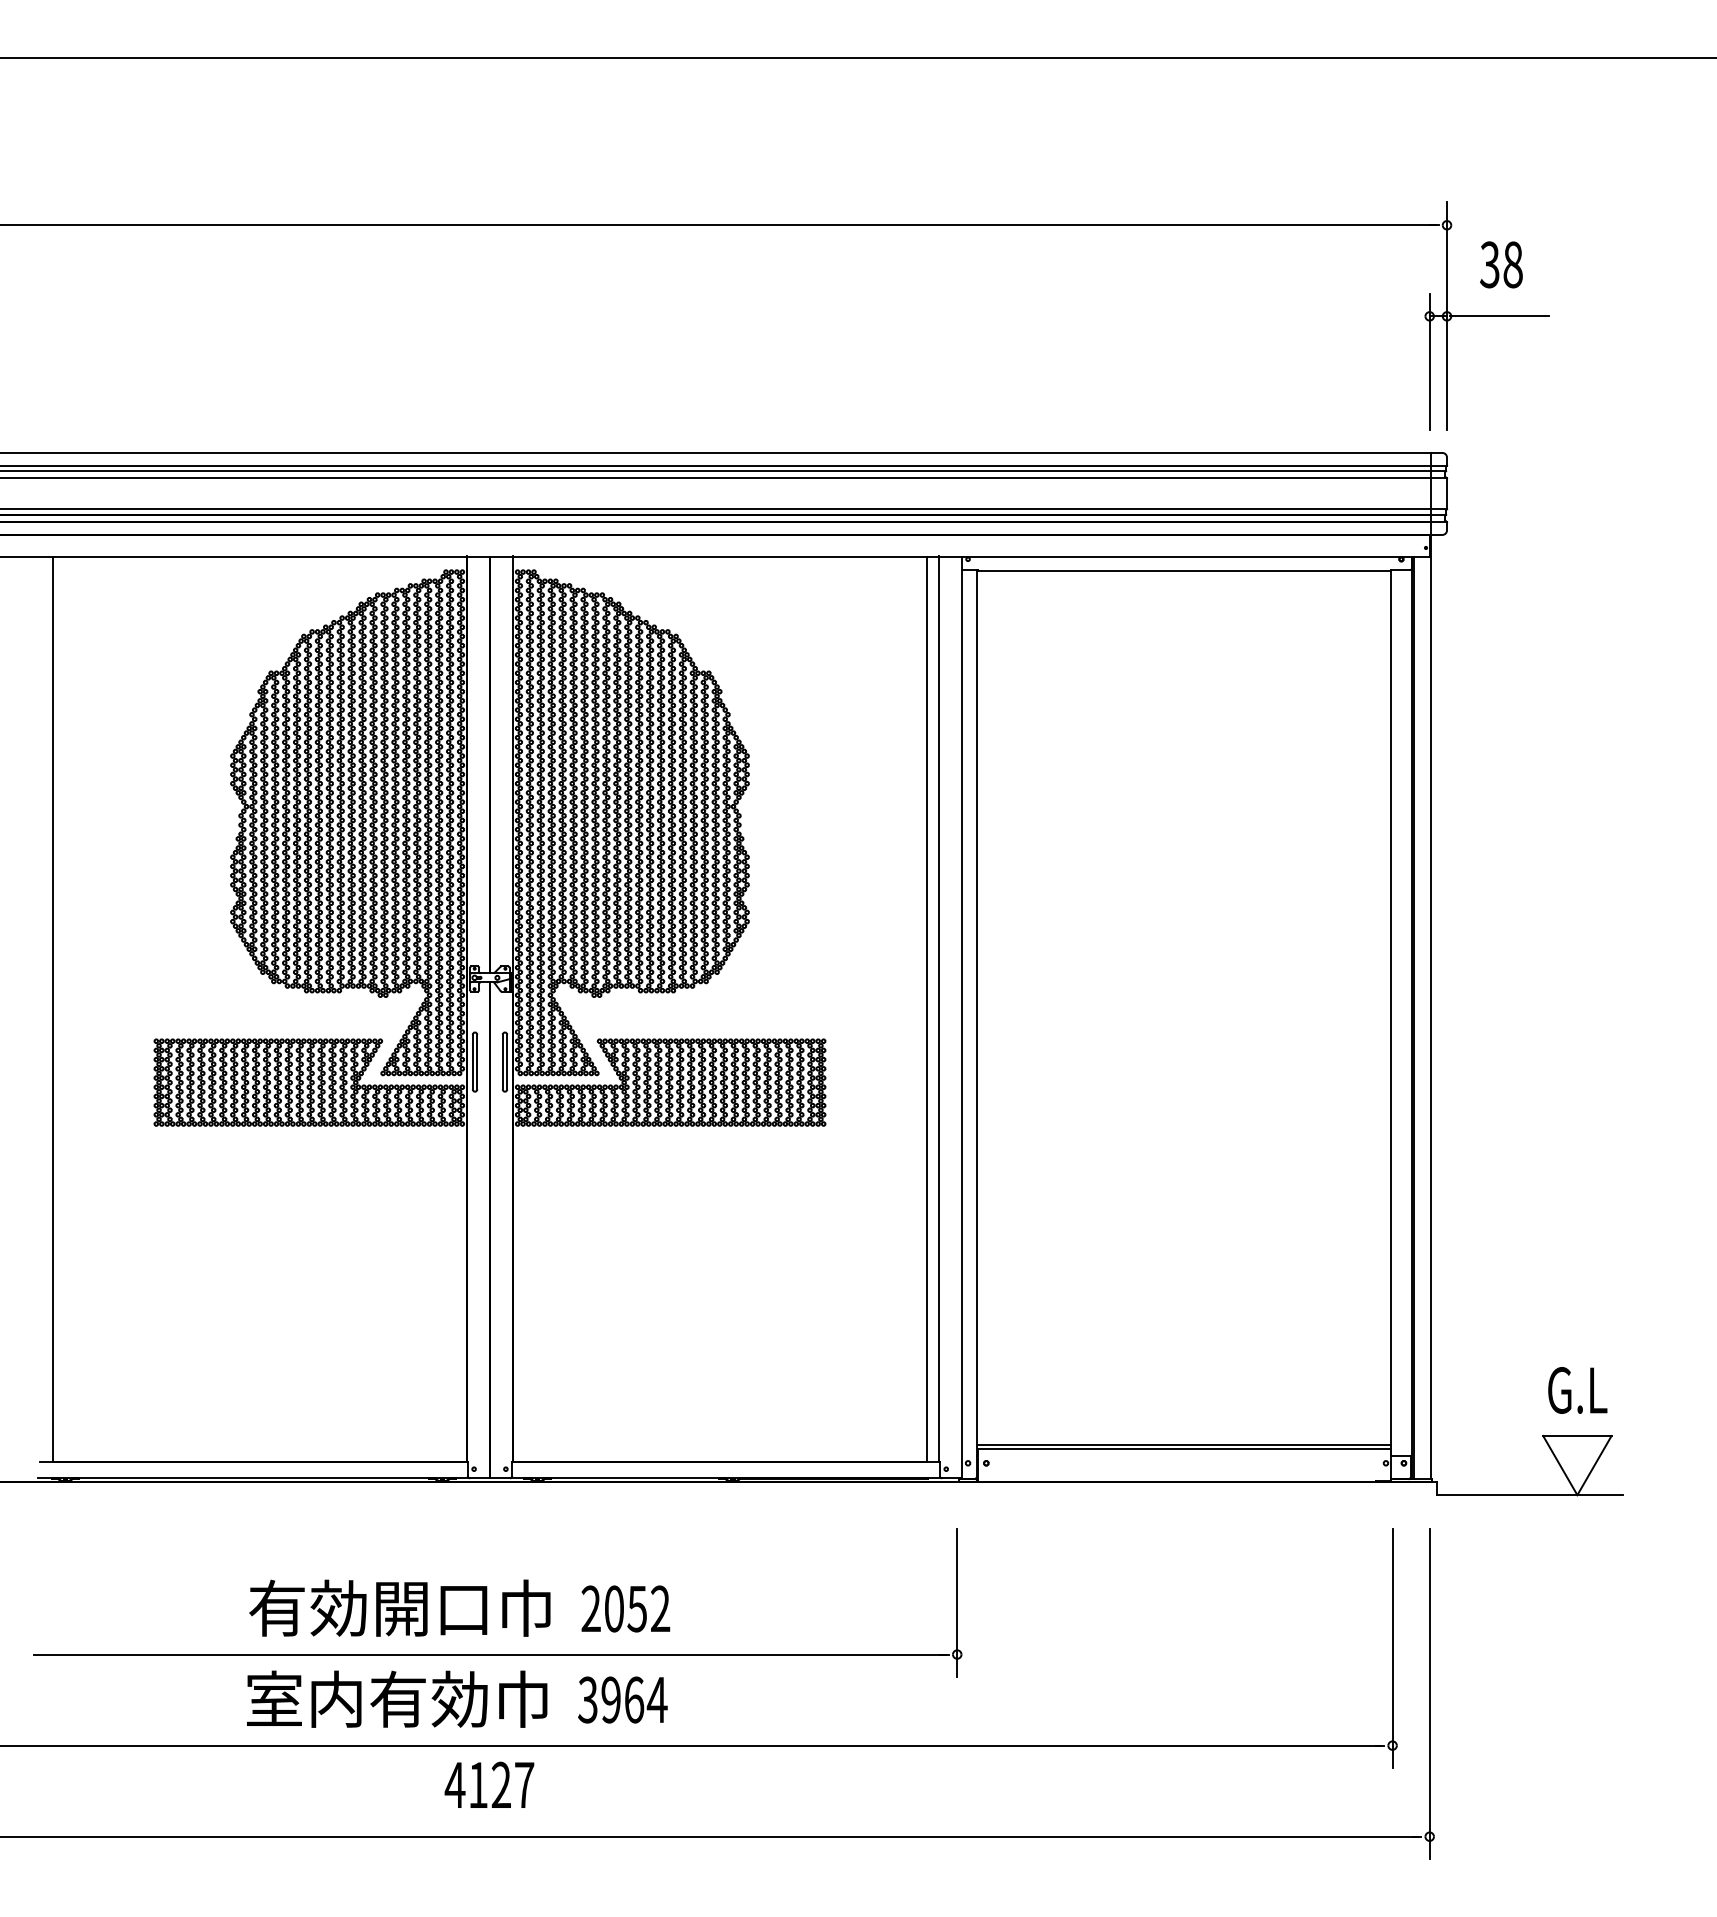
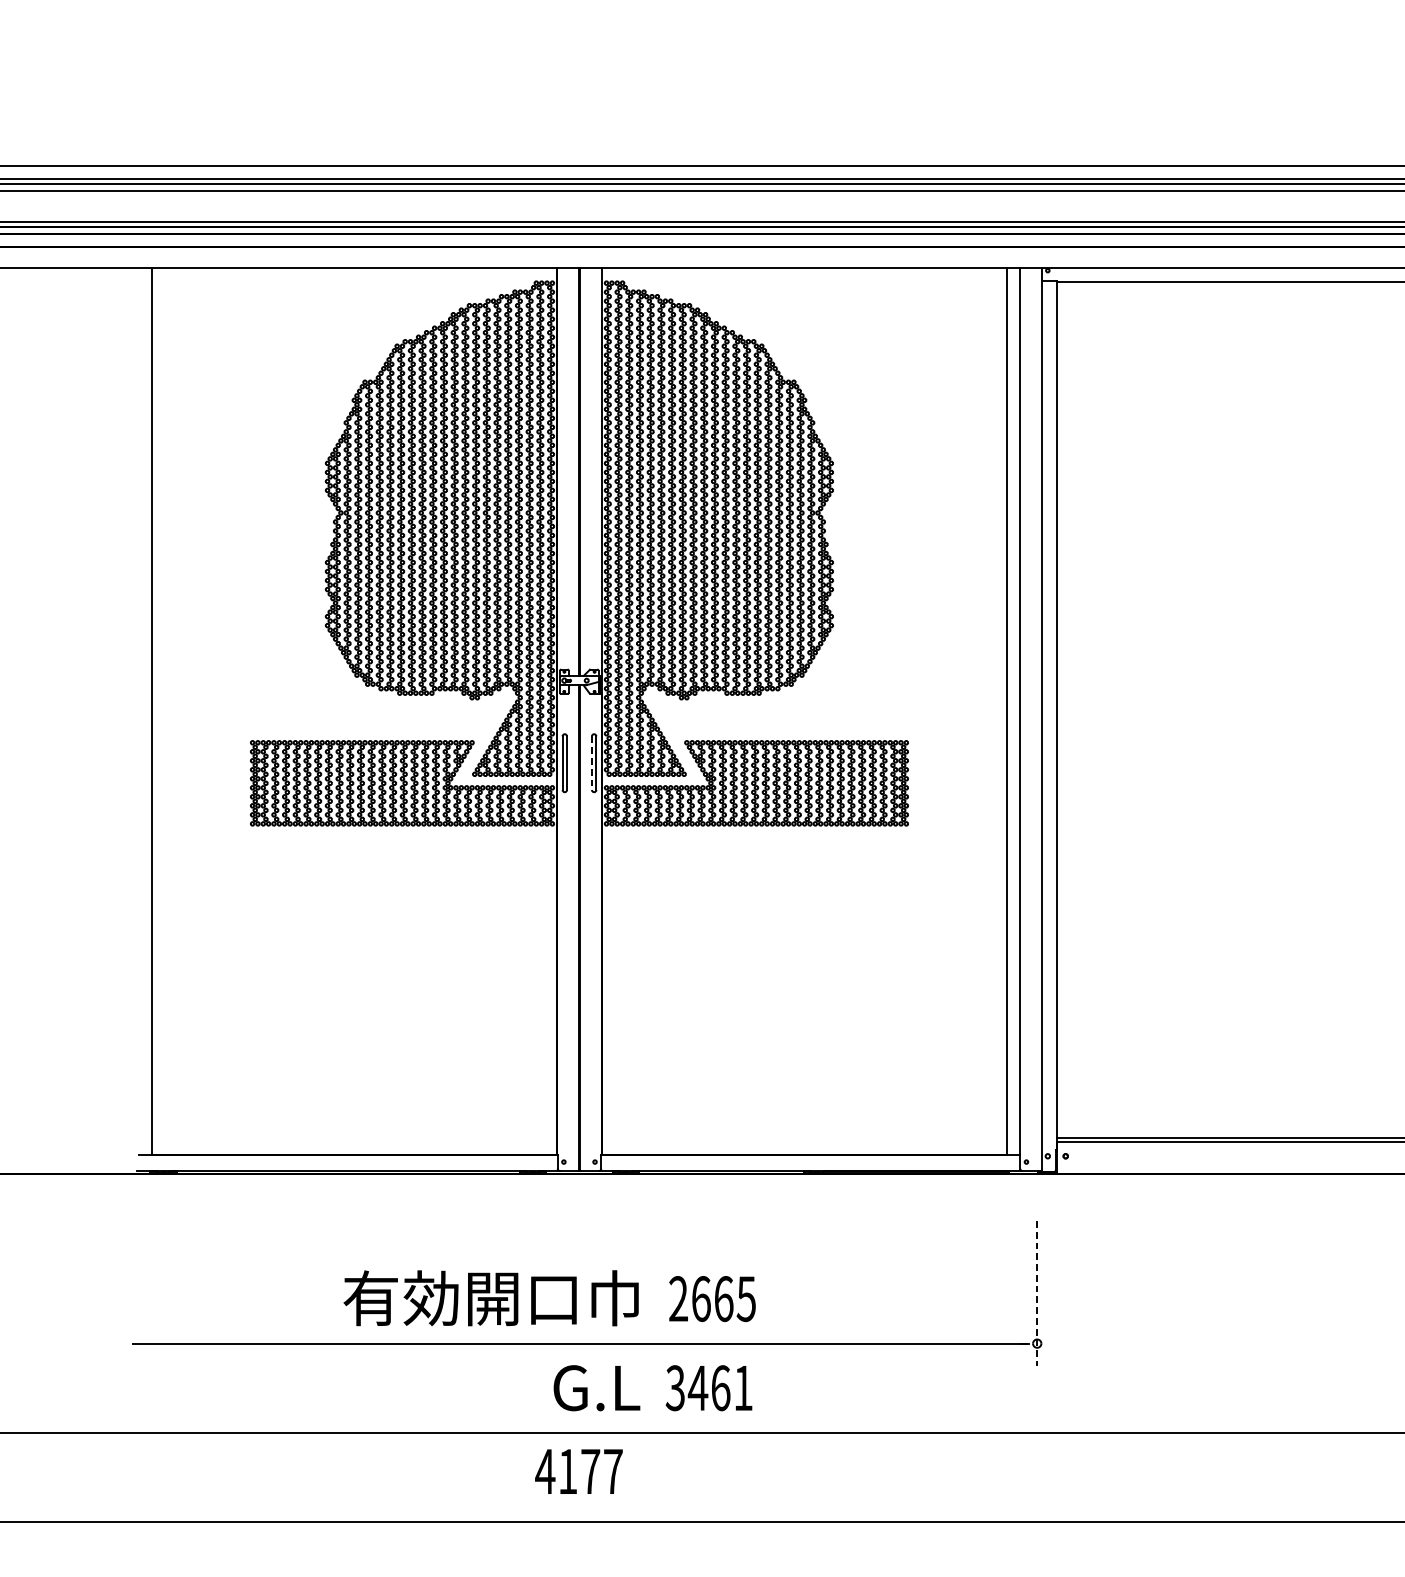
line: (502, 1062) -> (591, 763), solid -> dashed
line: (957, 1603) -> (1037, 1293), solid -> dashed
text: (637, 1608) -> (723, 1298), 2052 -> 2665
text: (399, 1698) -> (490, 1386), 室内有効巾 -> G.L
text: (633, 1699) -> (720, 1387), 3964 -> 3461
text: (501, 1784) -> (590, 1470), 4127 -> 4177

